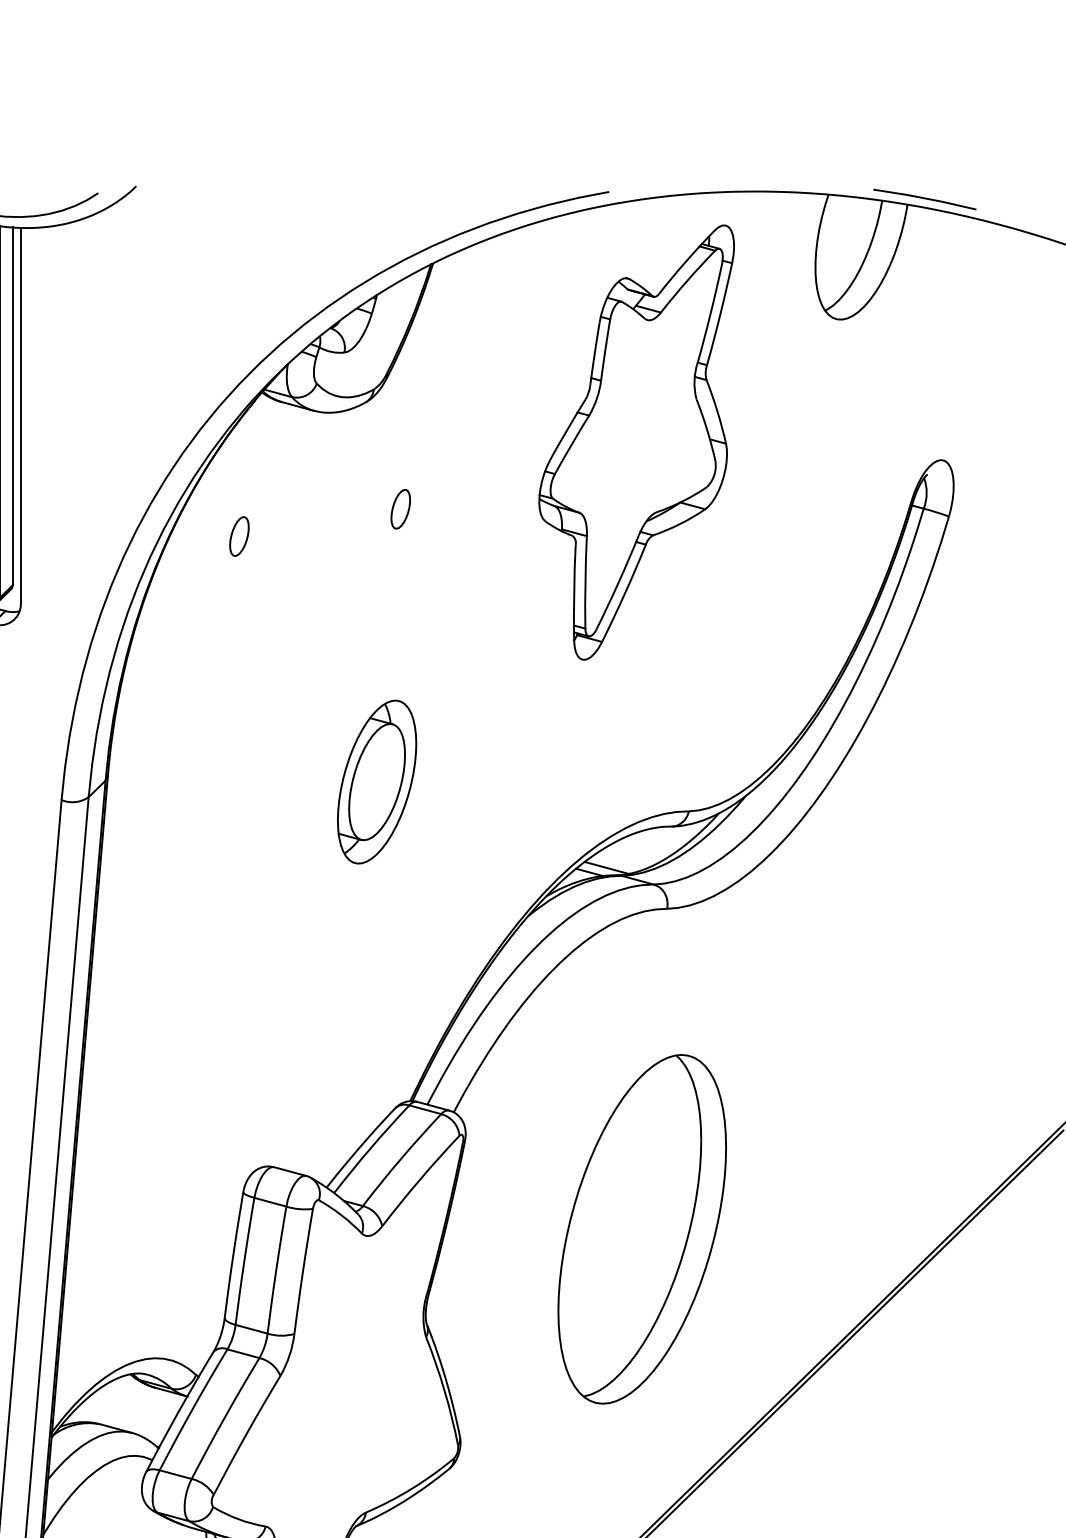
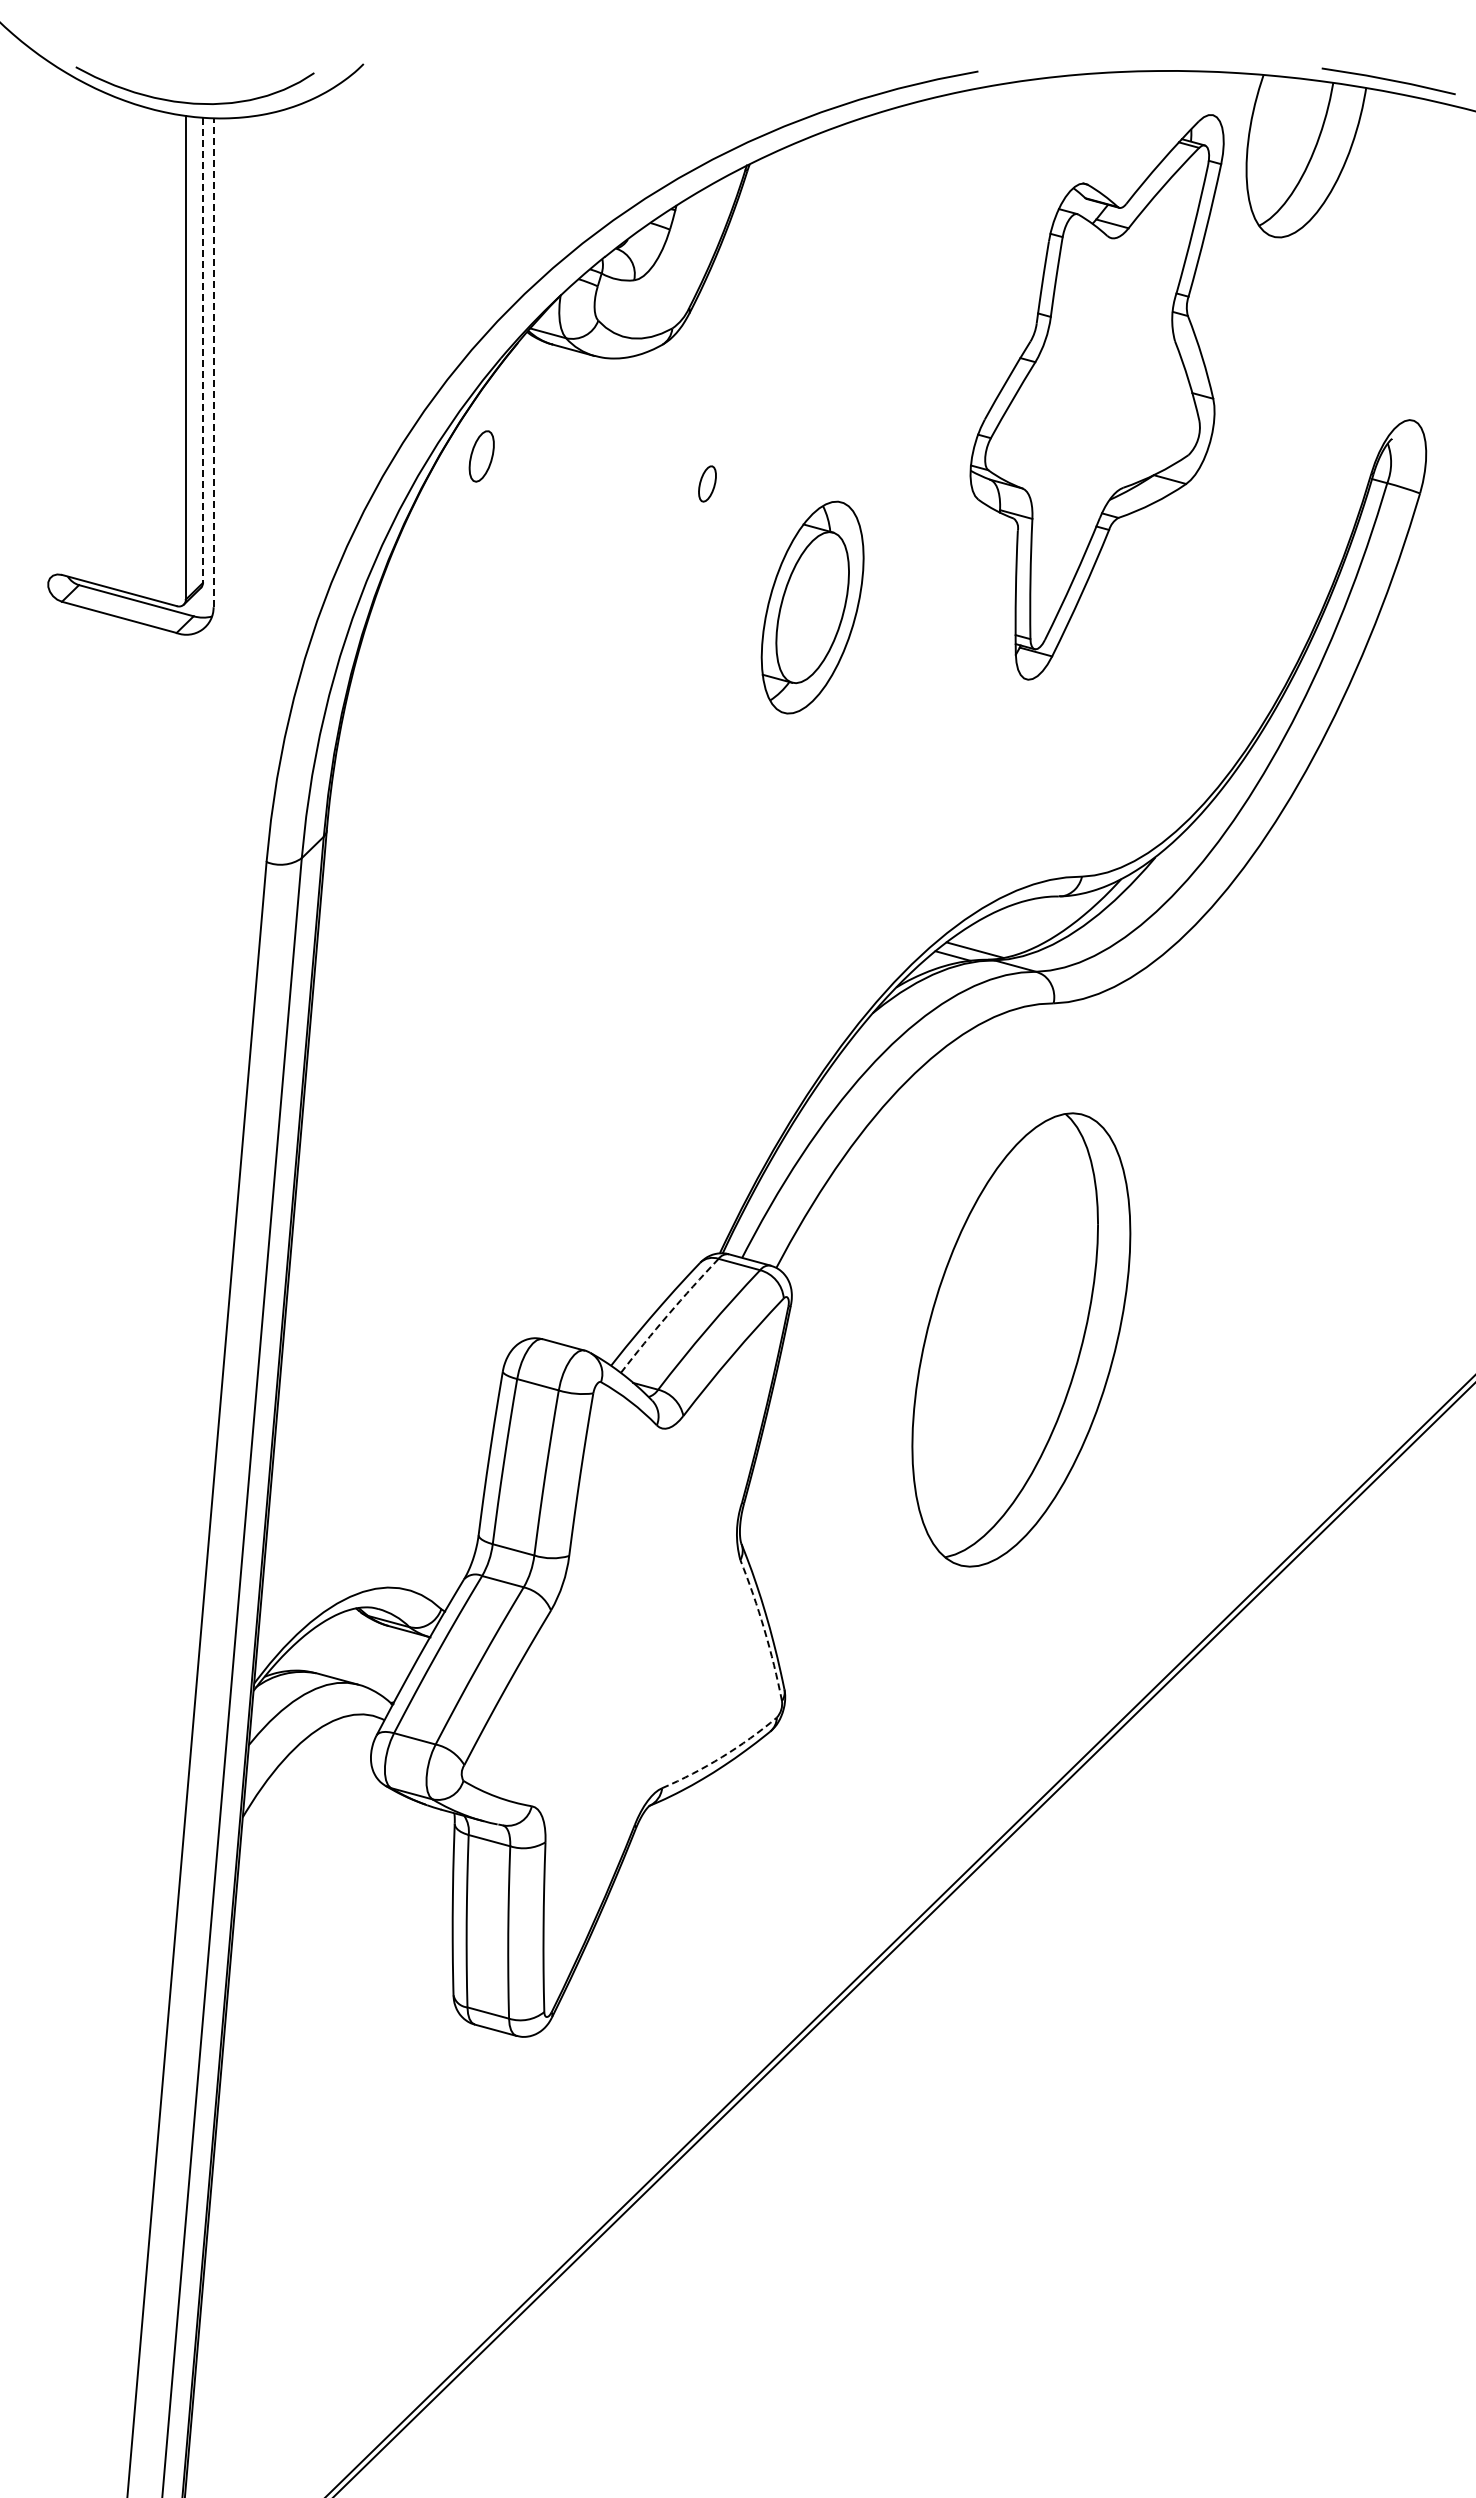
line: (12, 406) -> (202, 350), solid -> dashed
line: (20, 415) -> (213, 362), solid -> dashed
part: (636, 442) -> (1096, 397), moved
part: (400, 508) -> (707, 483), size x0.7
part: (239, 536) -> (481, 456), moved
part: (376, 782) -> (812, 607), moved
arc: (370, 1148) -> (668, 1314), solid -> dashed
part: (642, 1228) -> (1021, 1339), moved
arc: (444, 1390) -> (764, 1629), solid -> dashed
arc: (412, 1488) -> (722, 1757), solid -> dashed

